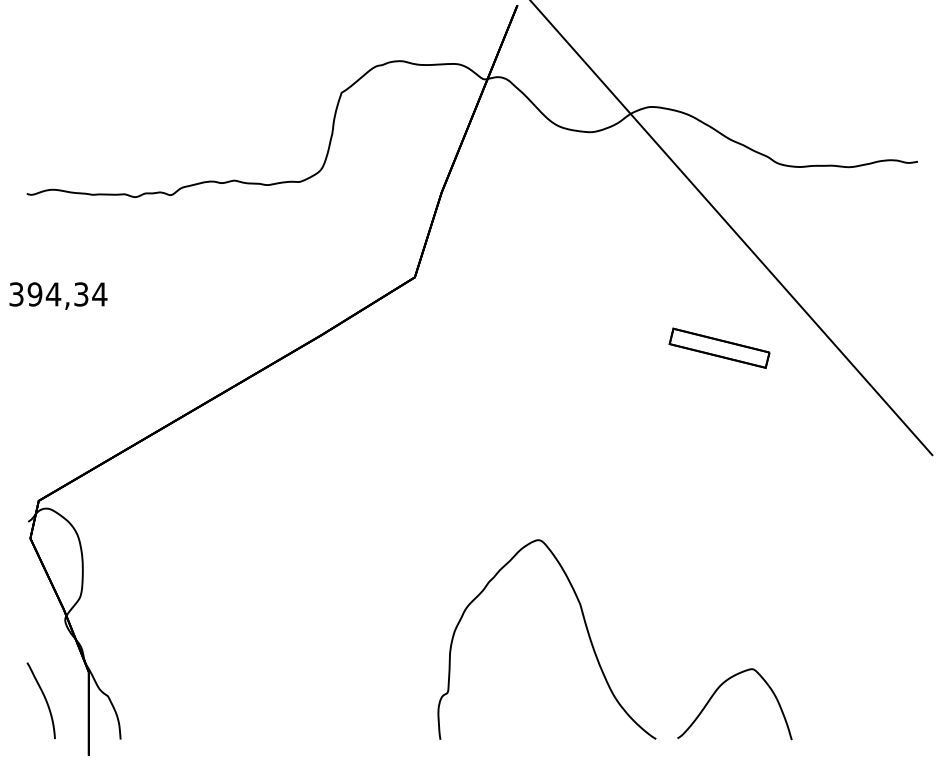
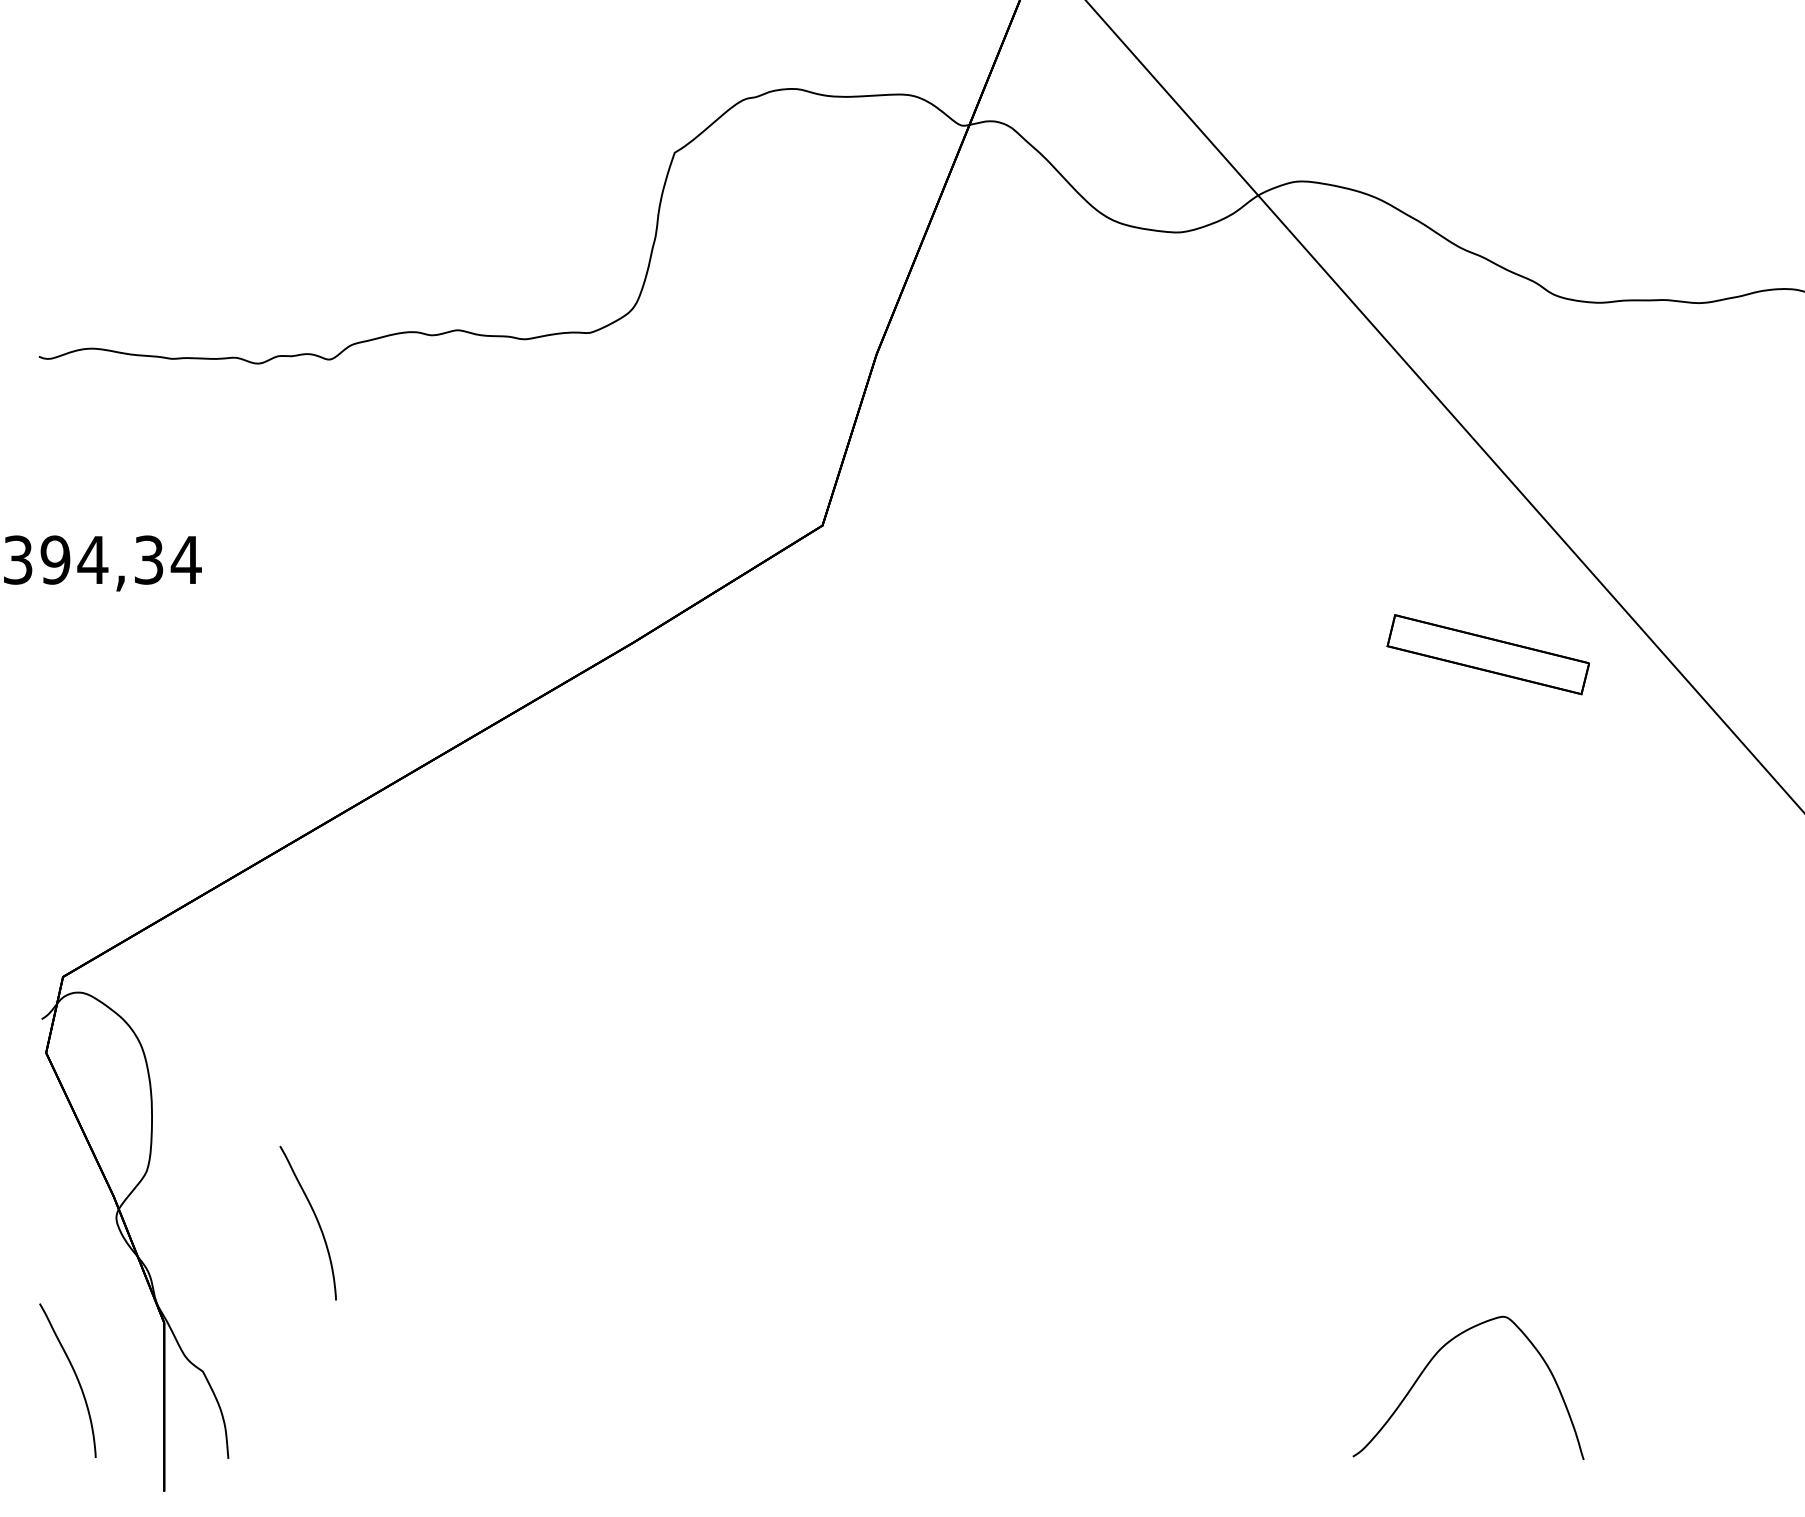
part: (719, 347) -> (1488, 653), moved
part: (159, 622) -> (306, 1222), added
curve: (585, 627) -> (1167, 1232), removed

